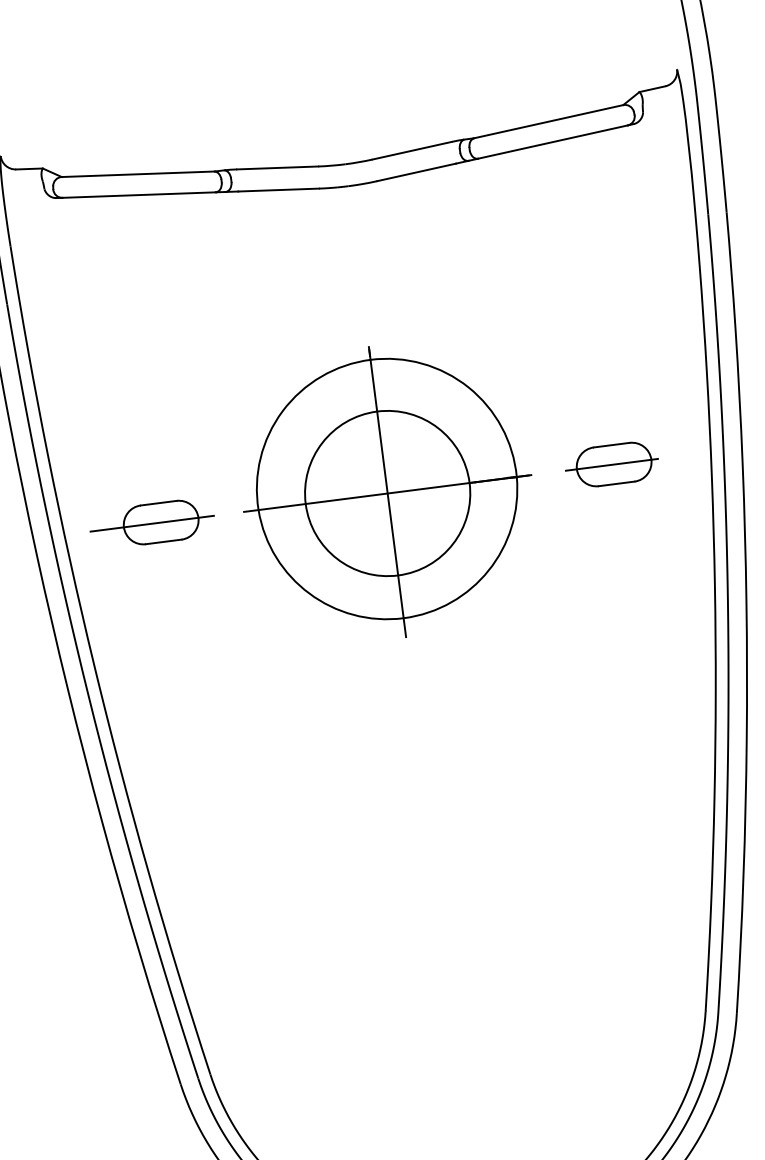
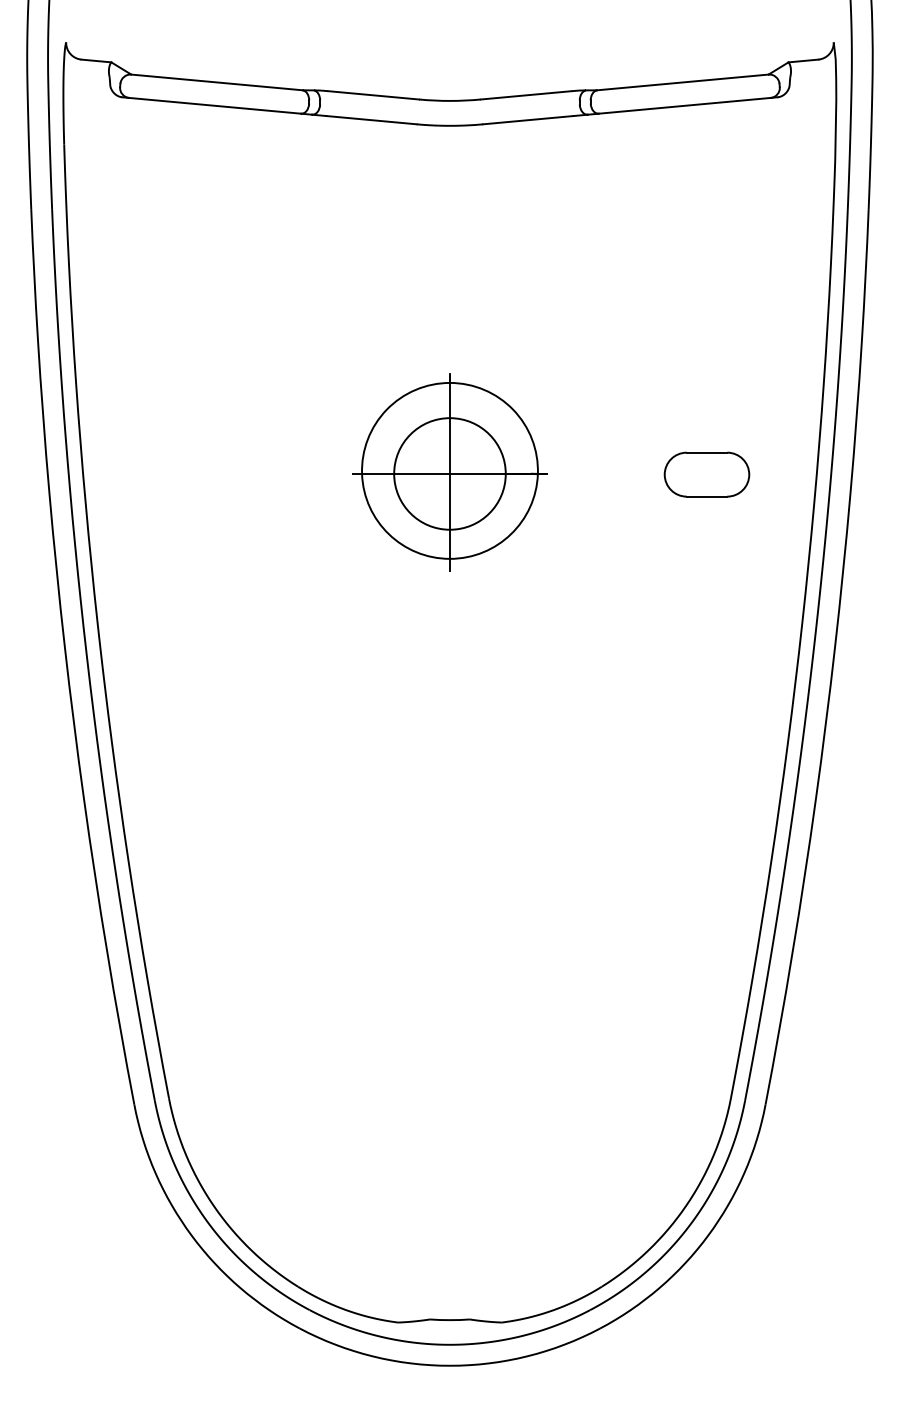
line: (611, 464) -> (704, 474), removed
part: (387, 491) -> (449, 472), size x0.6
part: (152, 523) -> (182, 474), removed

